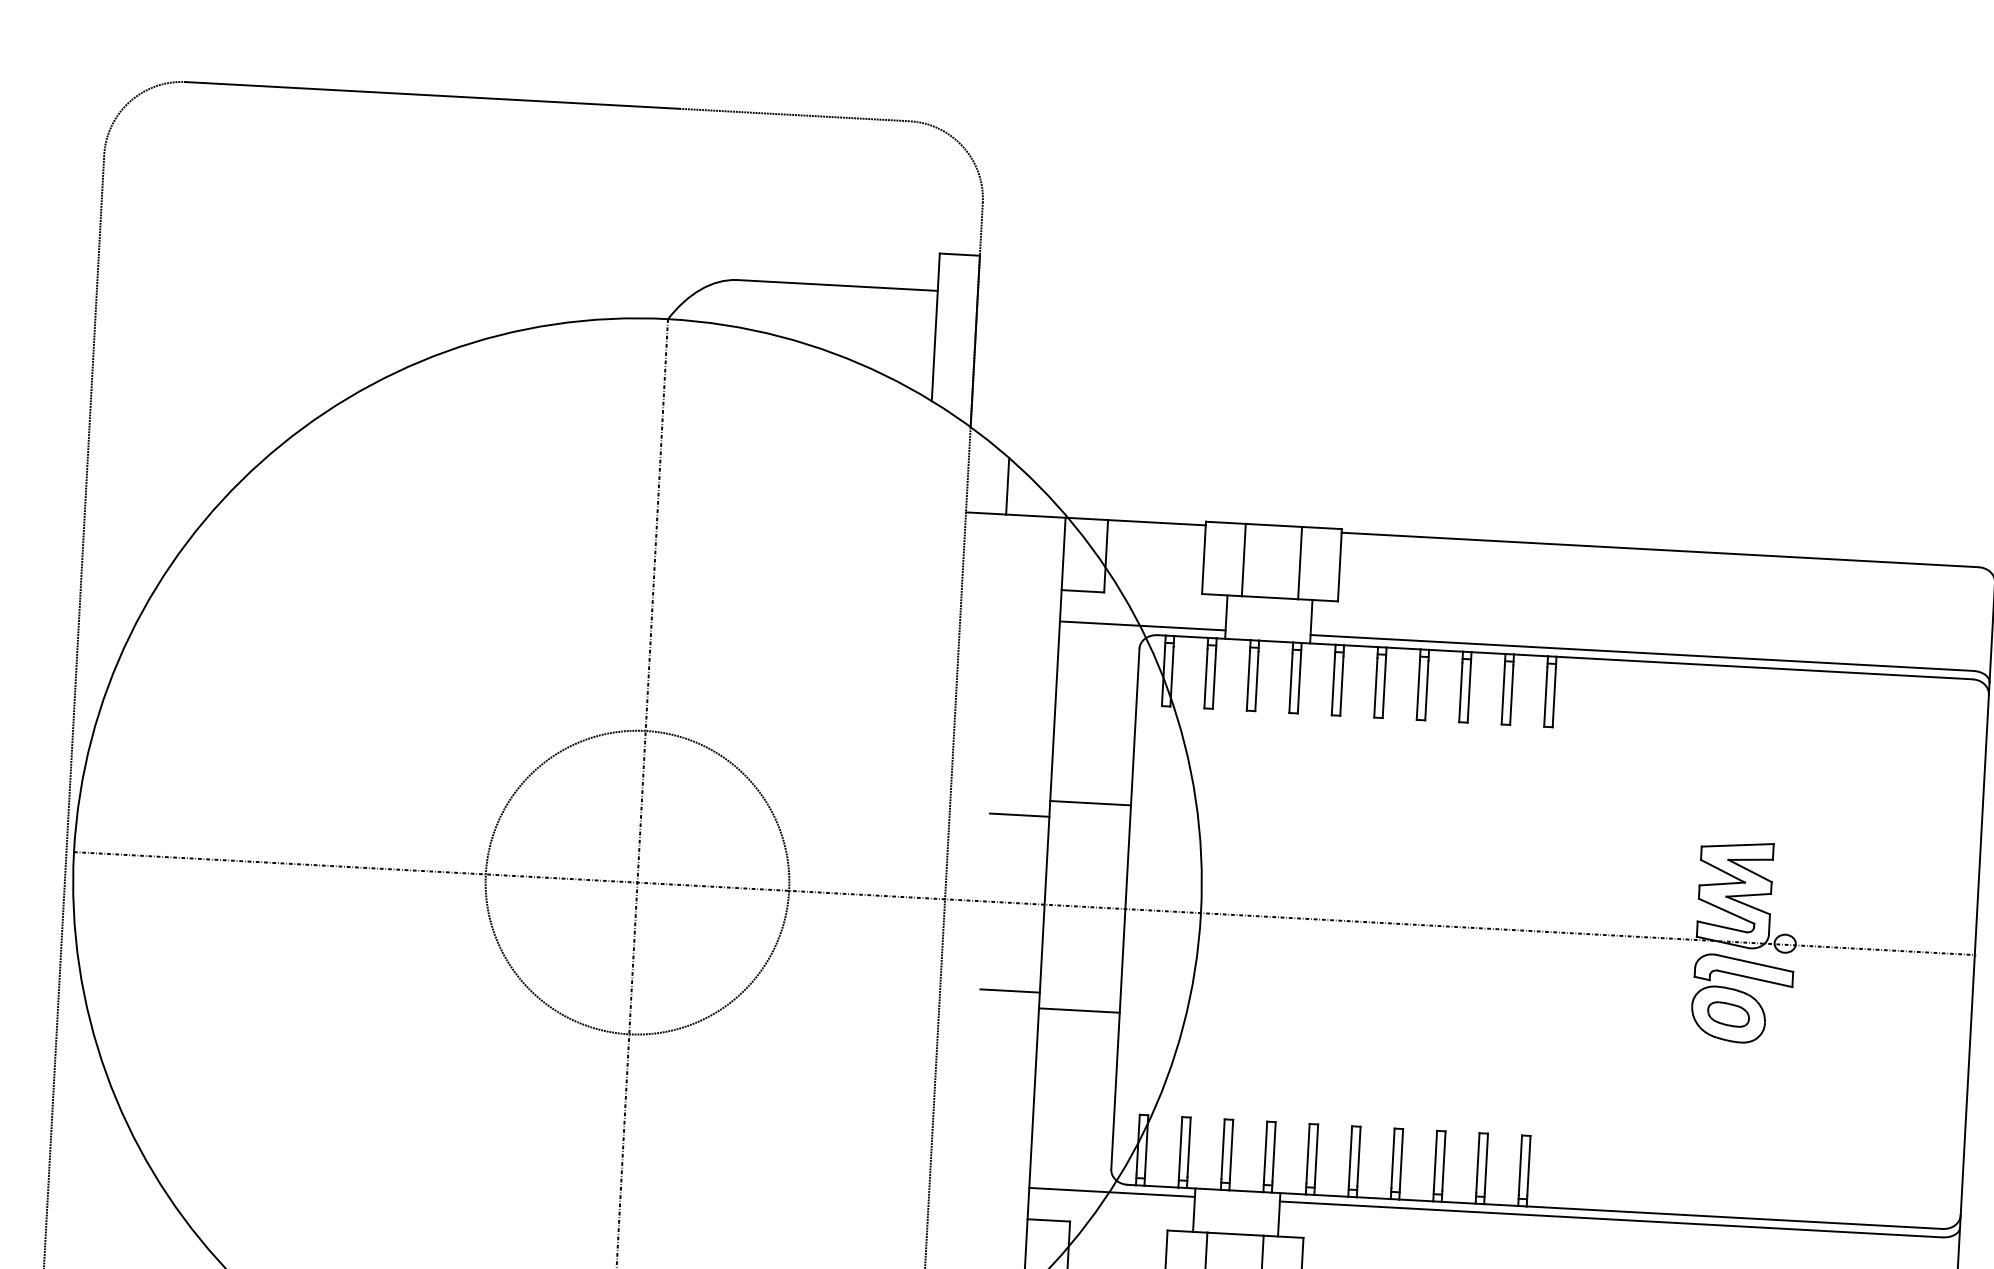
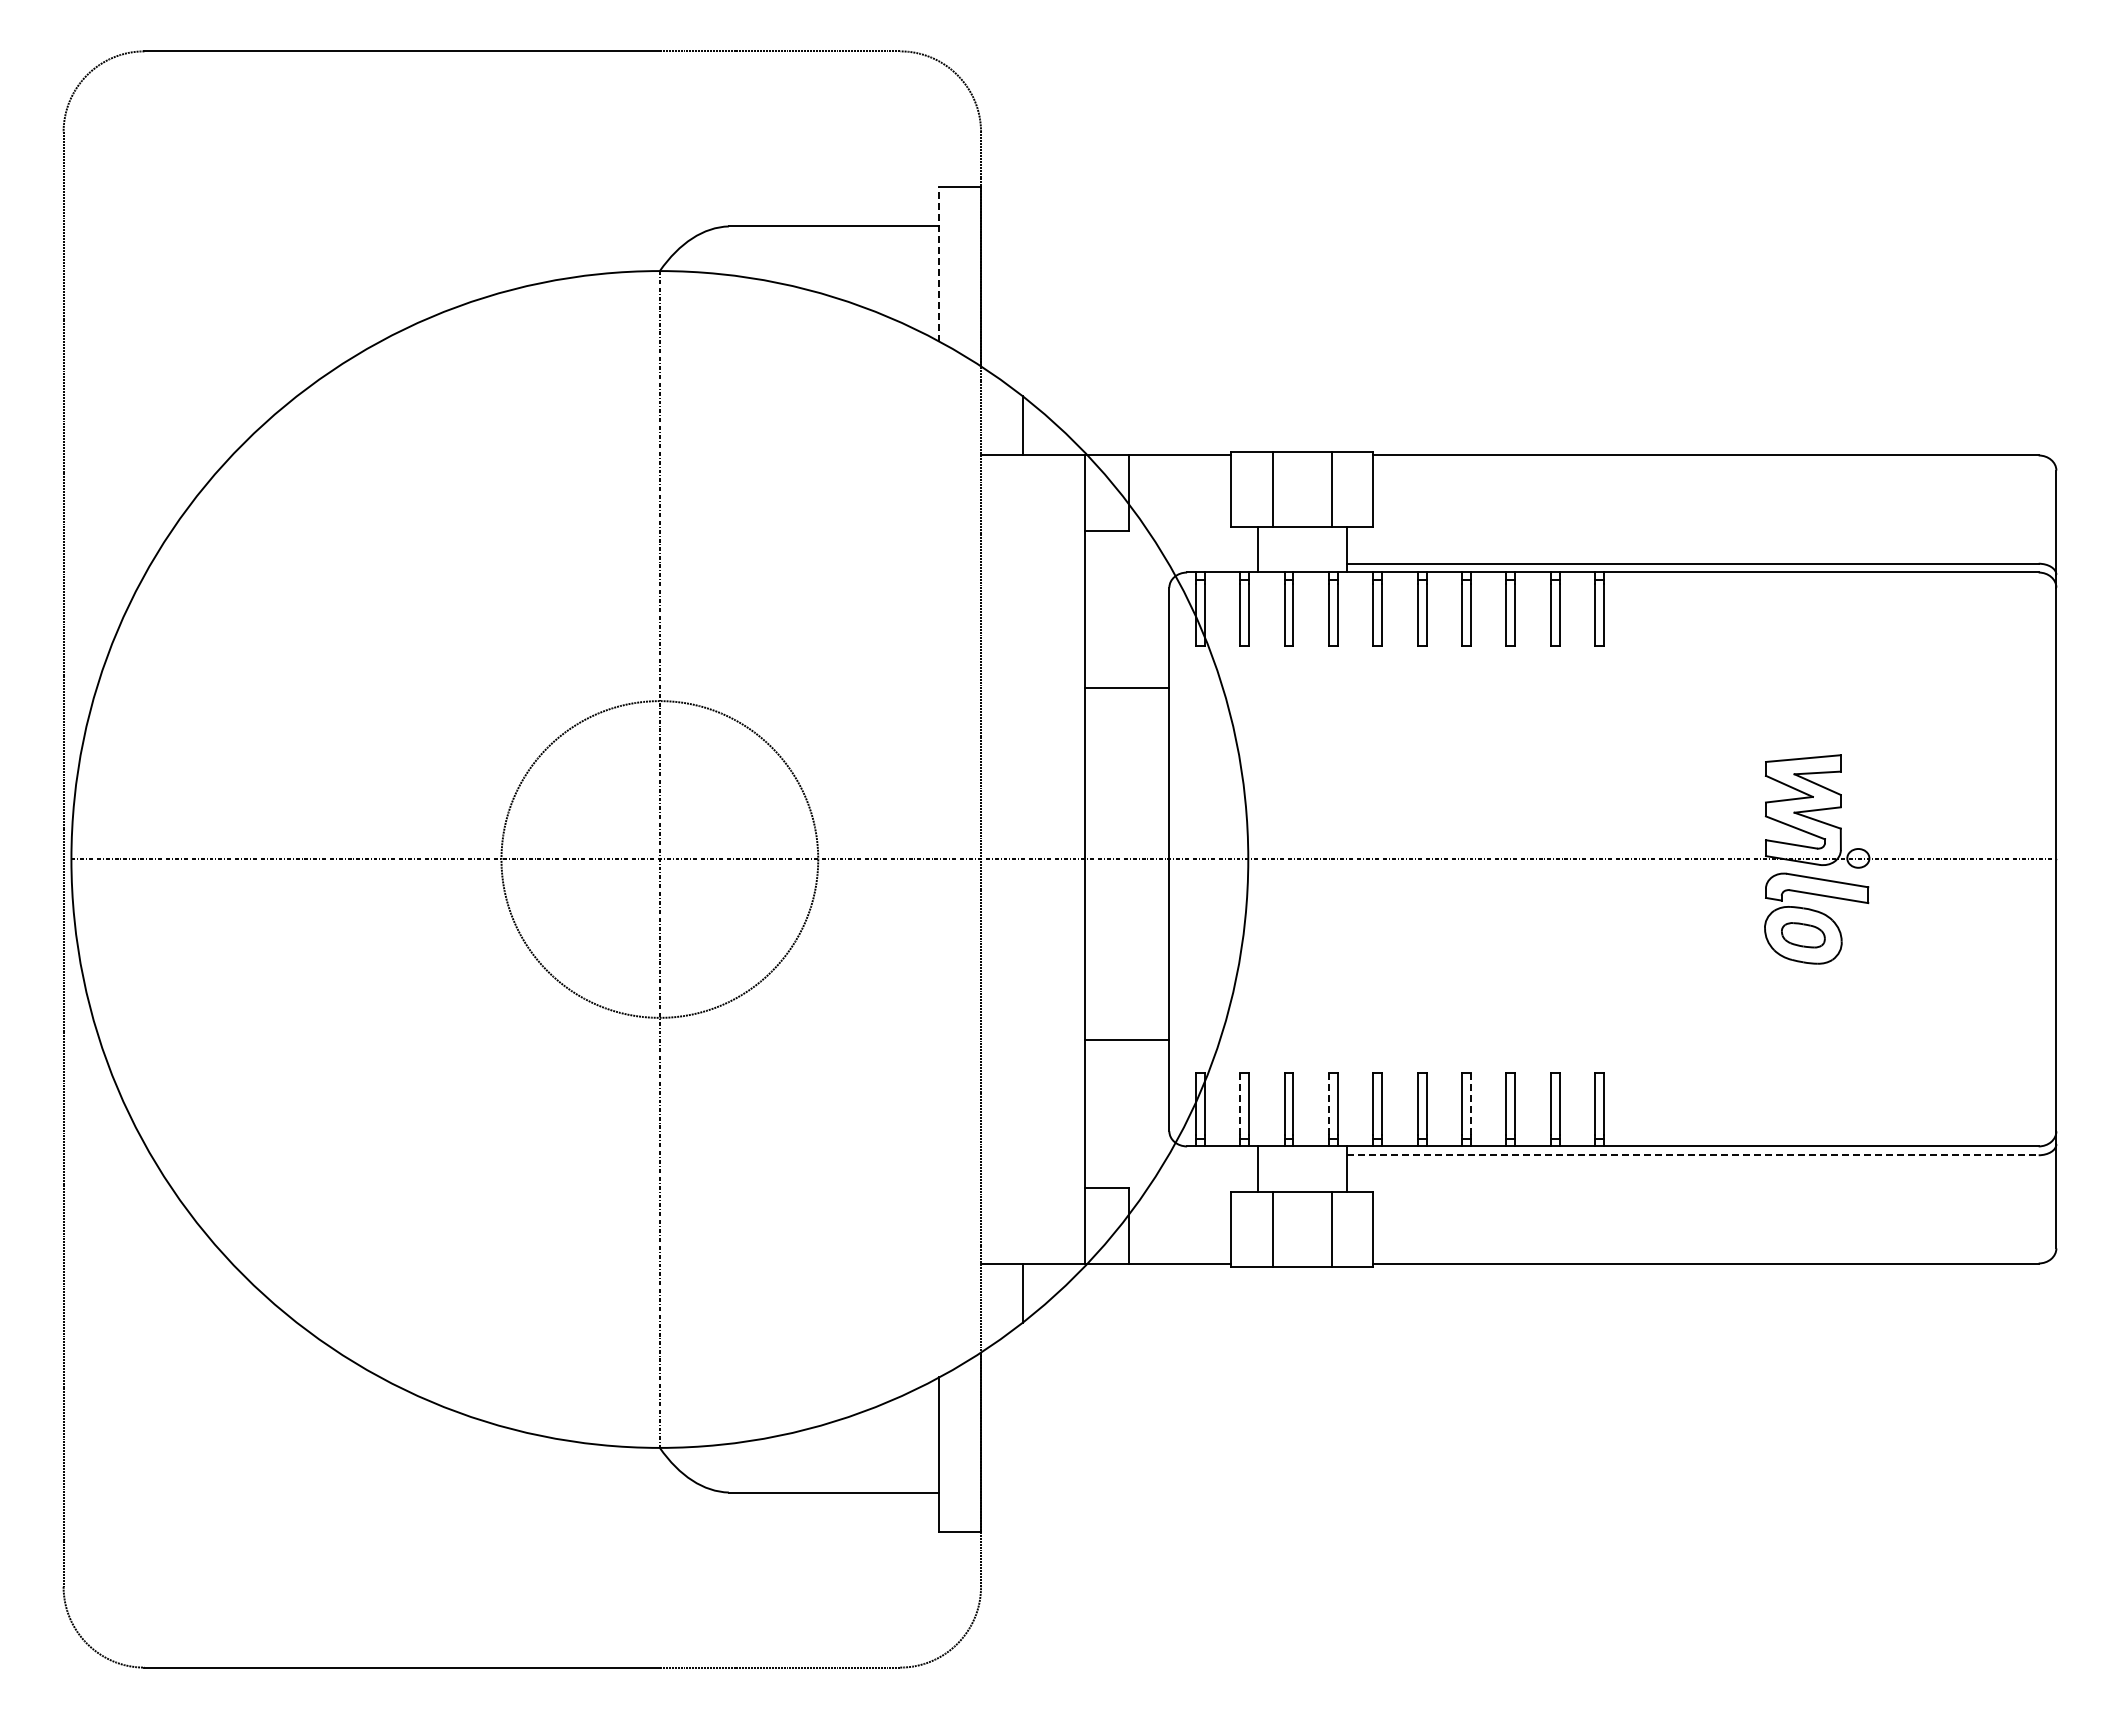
line: (936, 327) -> (939, 264), solid -> dashed
line: (1142, 625) -> (1171, 563), removed
line: (1090, 803) -> (1127, 688), moved
line: (1019, 814) -> (1053, 767), removed
line: (1009, 991) -> (1053, 951), removed
line: (1079, 1010) -> (1127, 1039), moved
line: (1180, 1147) -> (1240, 1104), solid -> dashed
line: (1266, 1151) -> (1329, 1104), solid -> dashed
line: (1401, 1158) -> (1470, 1103), solid -> dashed
line: (1112, 1192) -> (1171, 1155), removed
line: (1610, 1219) -> (1692, 1155), solid -> dashed

